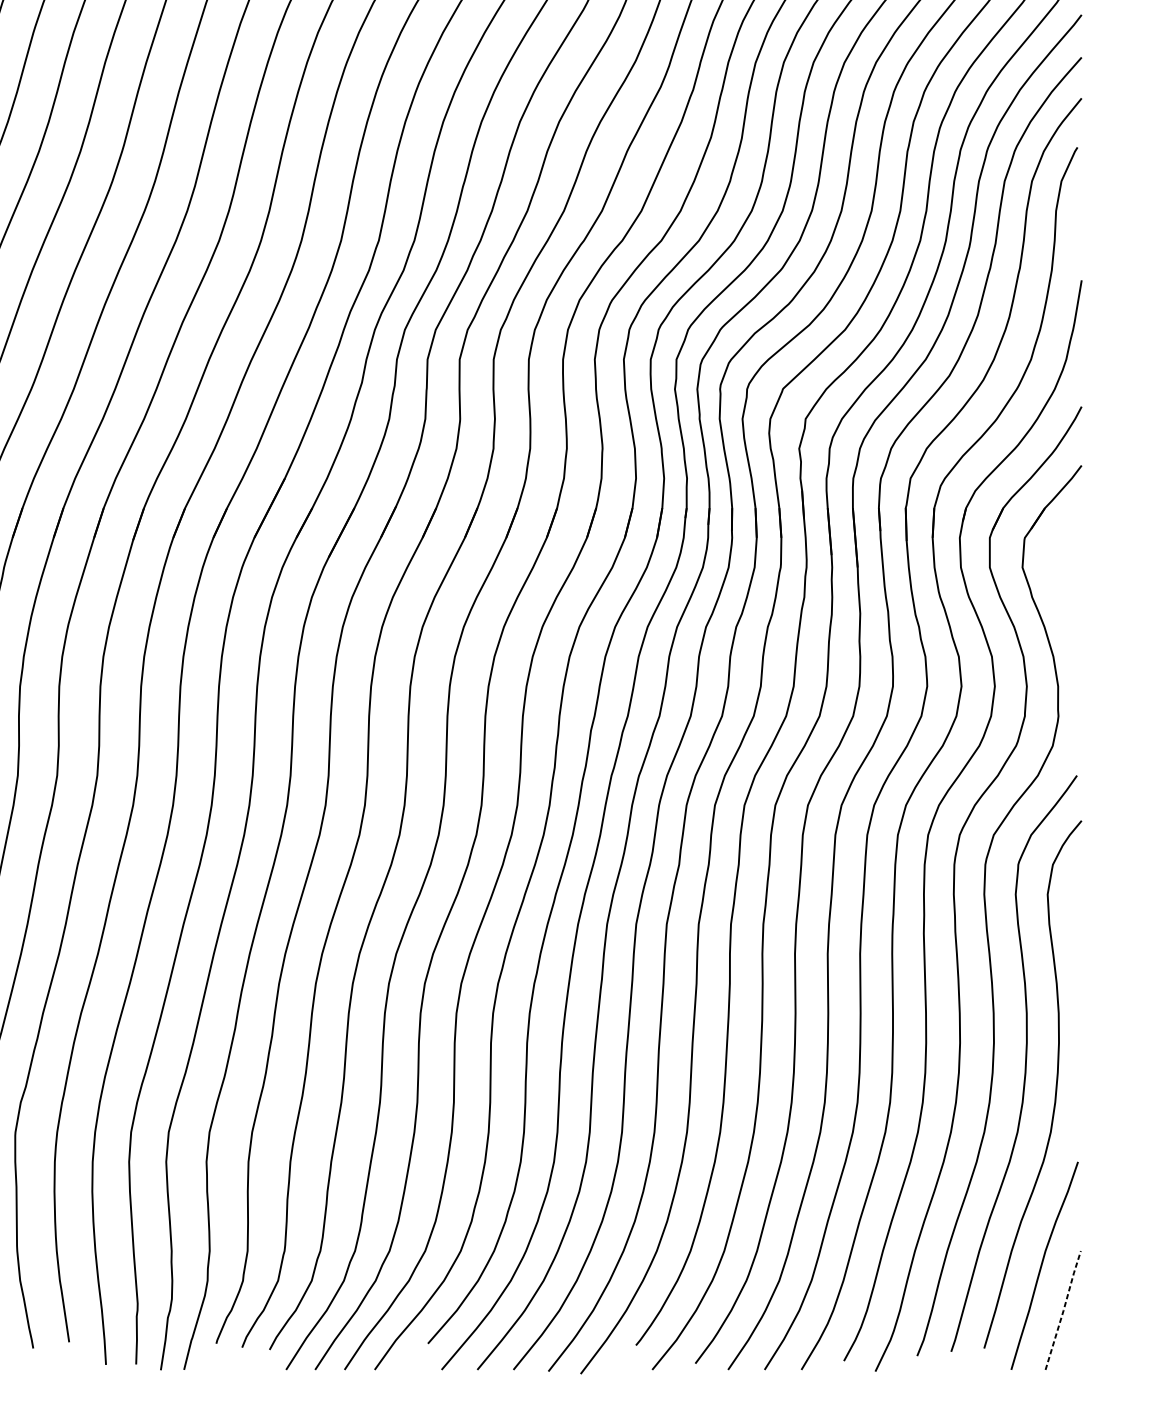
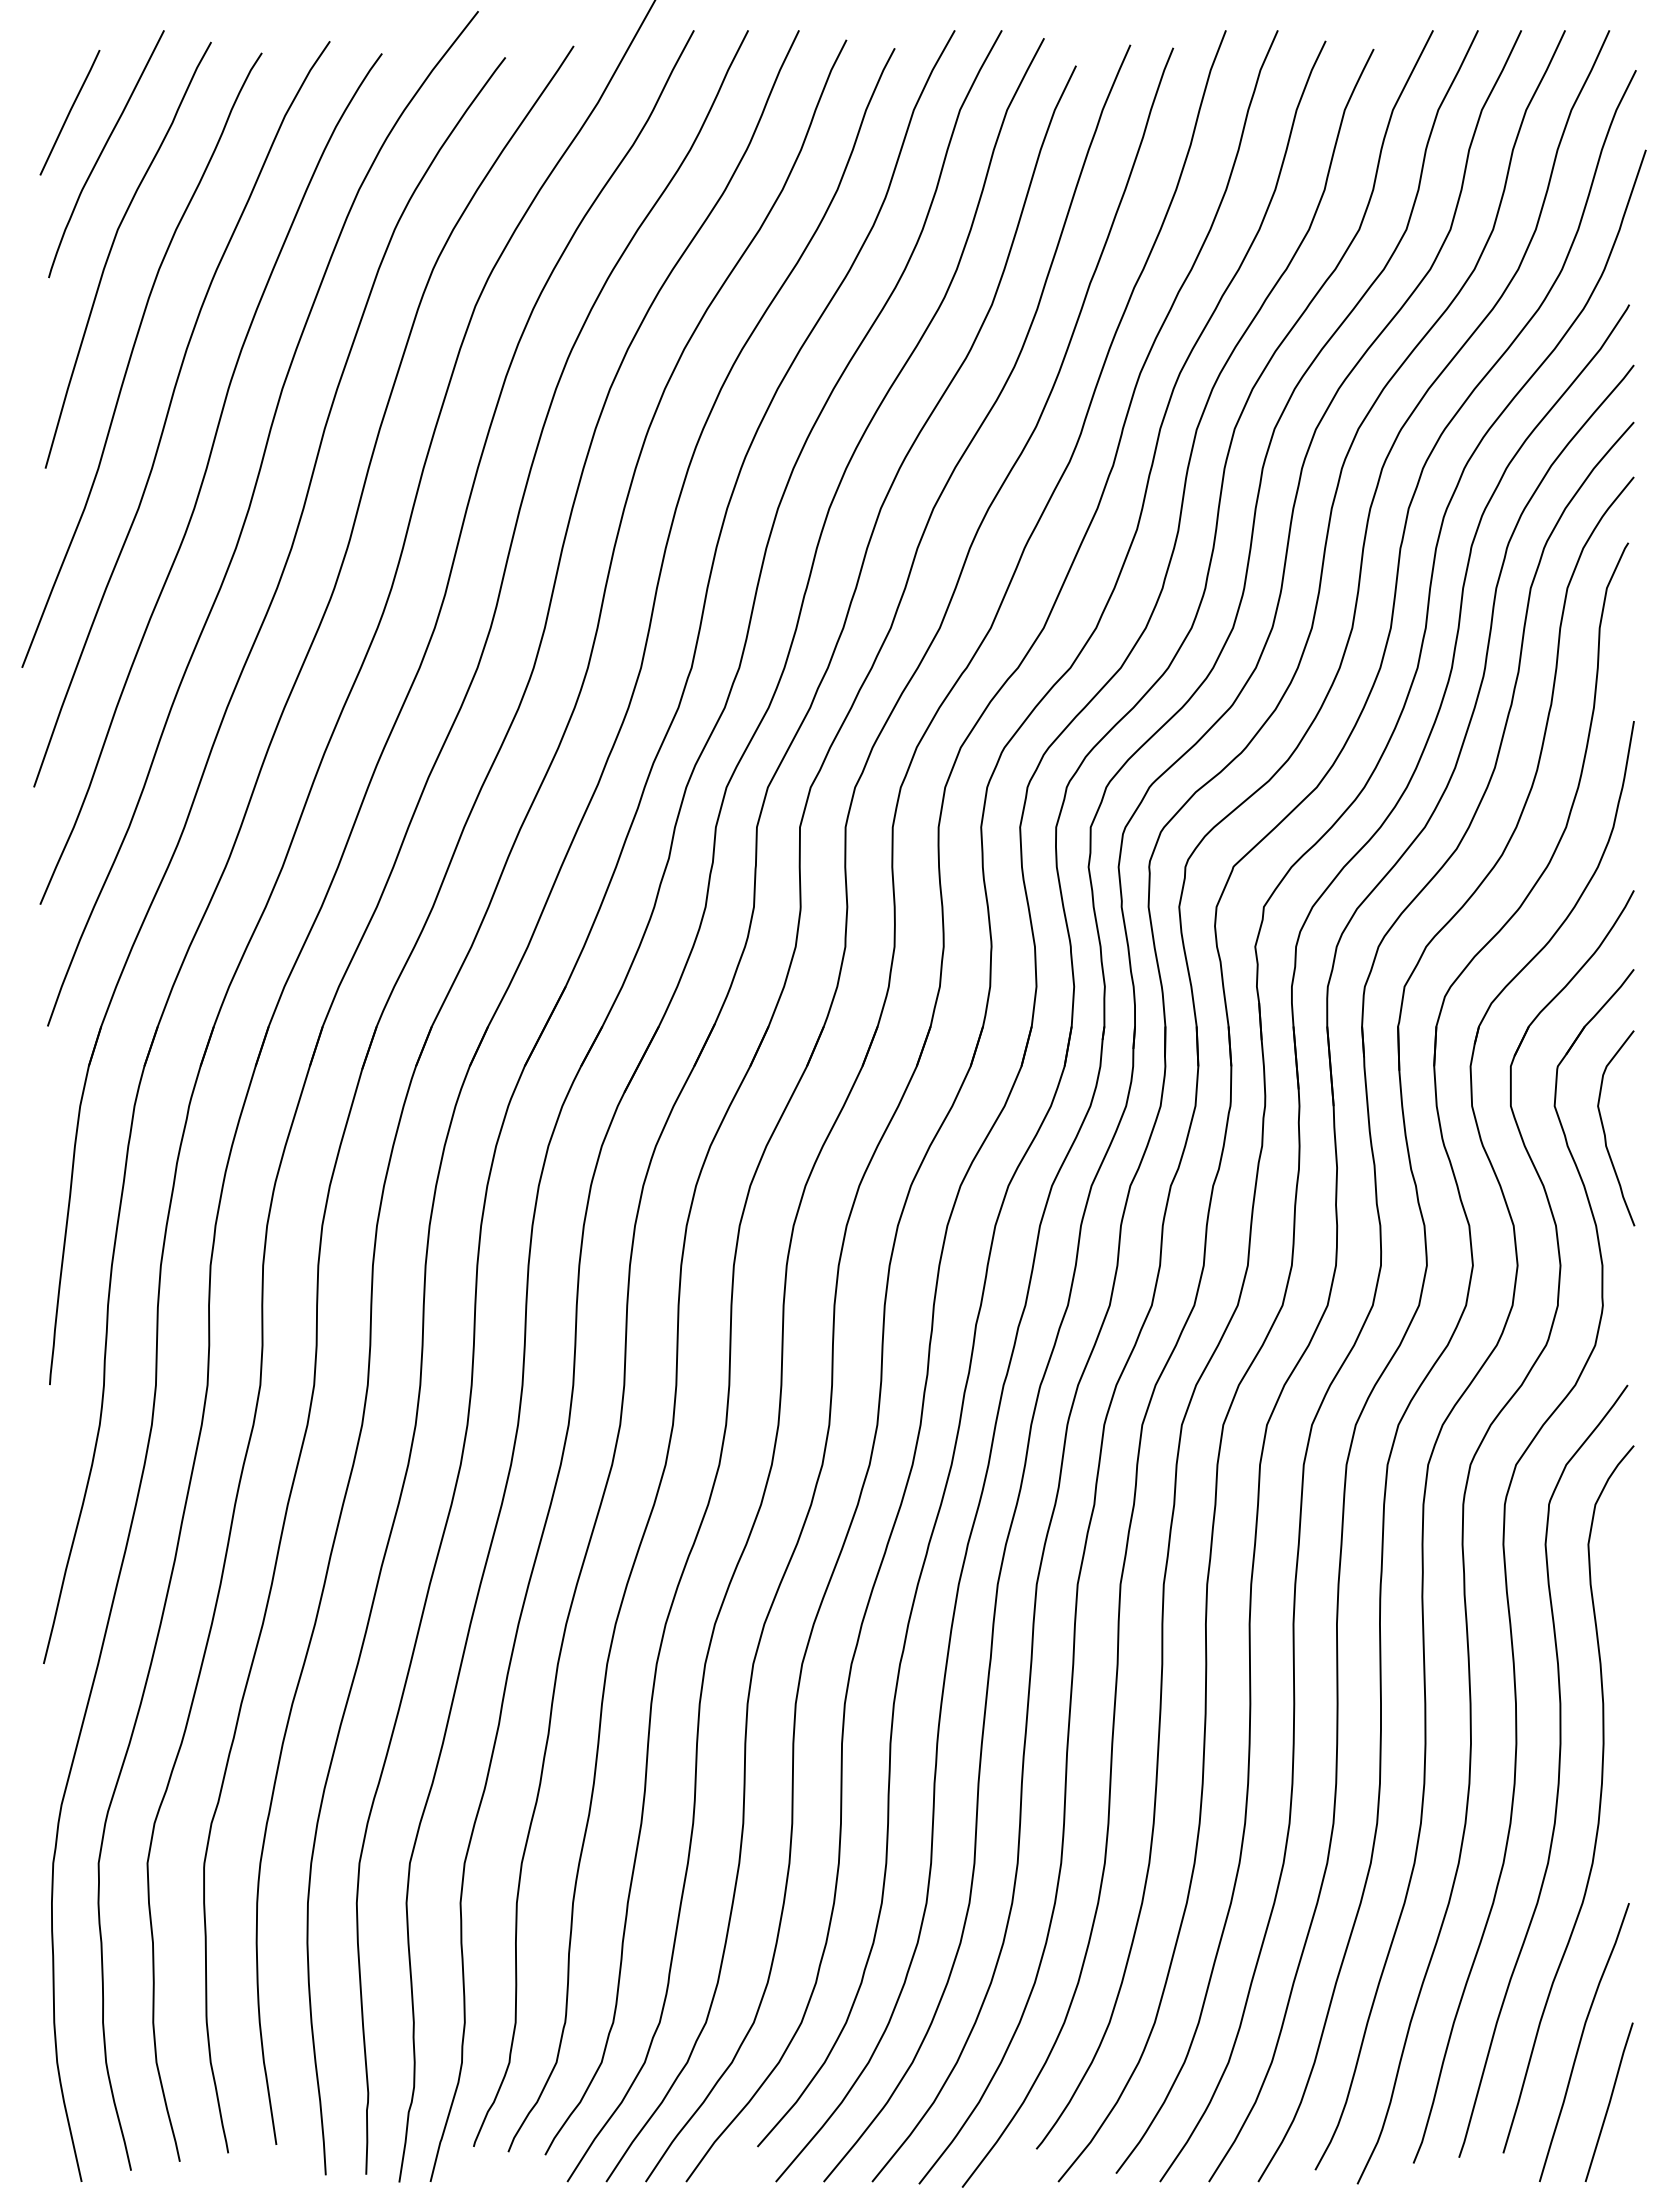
curve: (1060, 587) -> (1605, 1132), added
line: (1063, 1310) -> (1609, 2102), dashed -> solid

